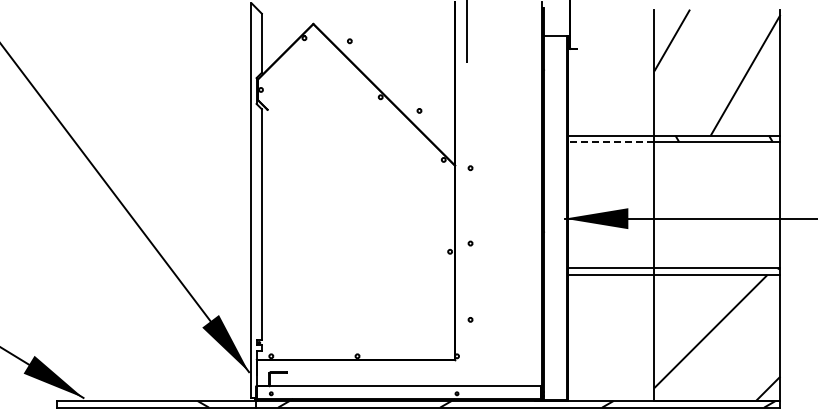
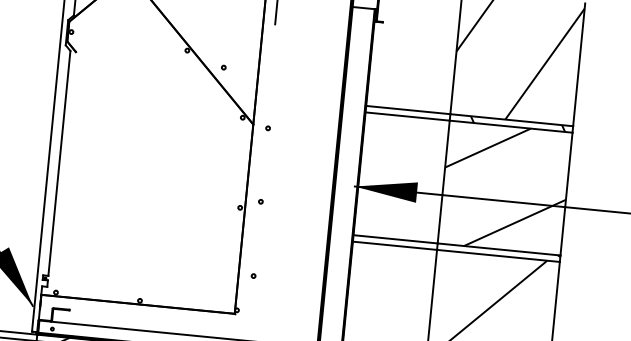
line: (610, 142) -> (406, 116), dashed -> solid
hatch: (717, 205) -> (505, 188), added

